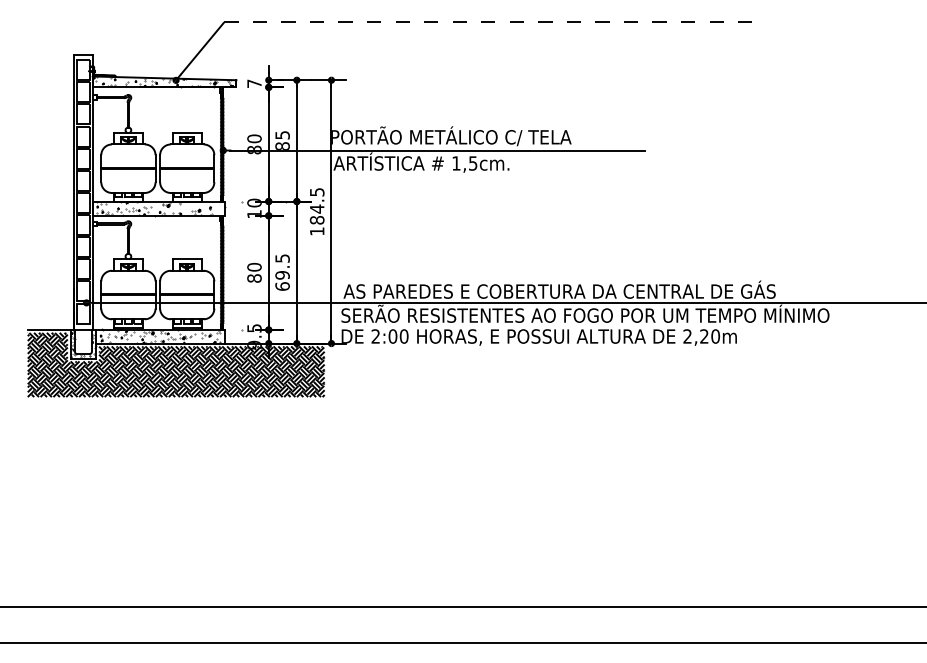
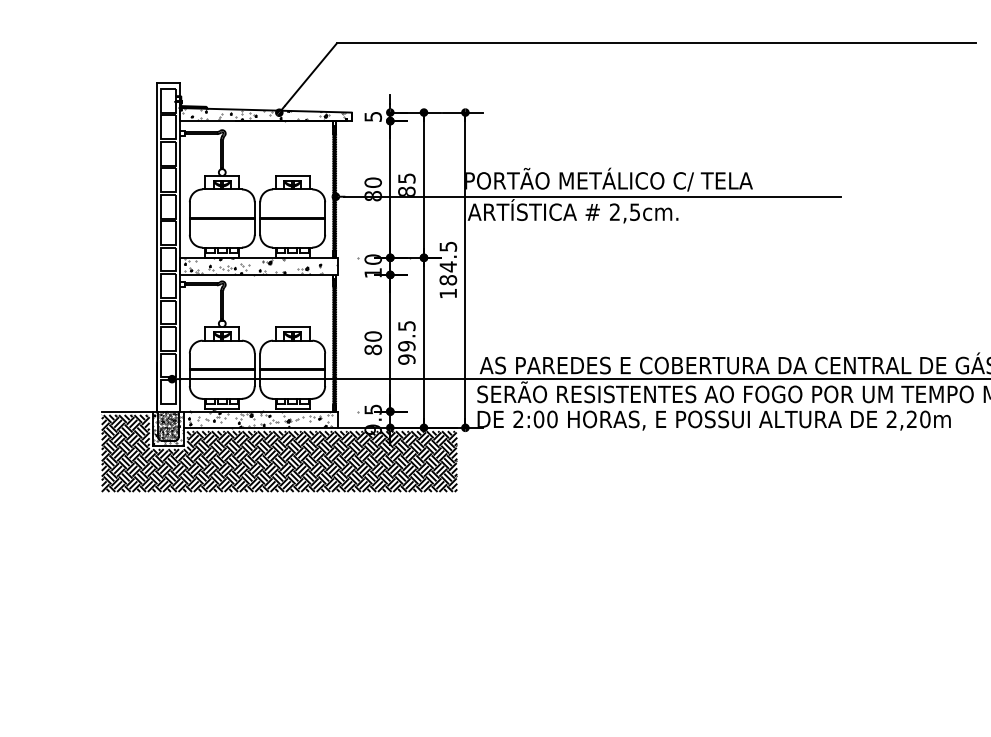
line: (491, 22) -> (656, 43), dashed -> solid
text: (254, 83) -> (373, 116), 7 -> 5
text: (456, 163) -> (615, 212), 1,5cm. -> 2,5cm.
text: (282, 286) -> (406, 359), 69.5 -> 99.5
hatch: (83, 342) -> (168, 426), added

